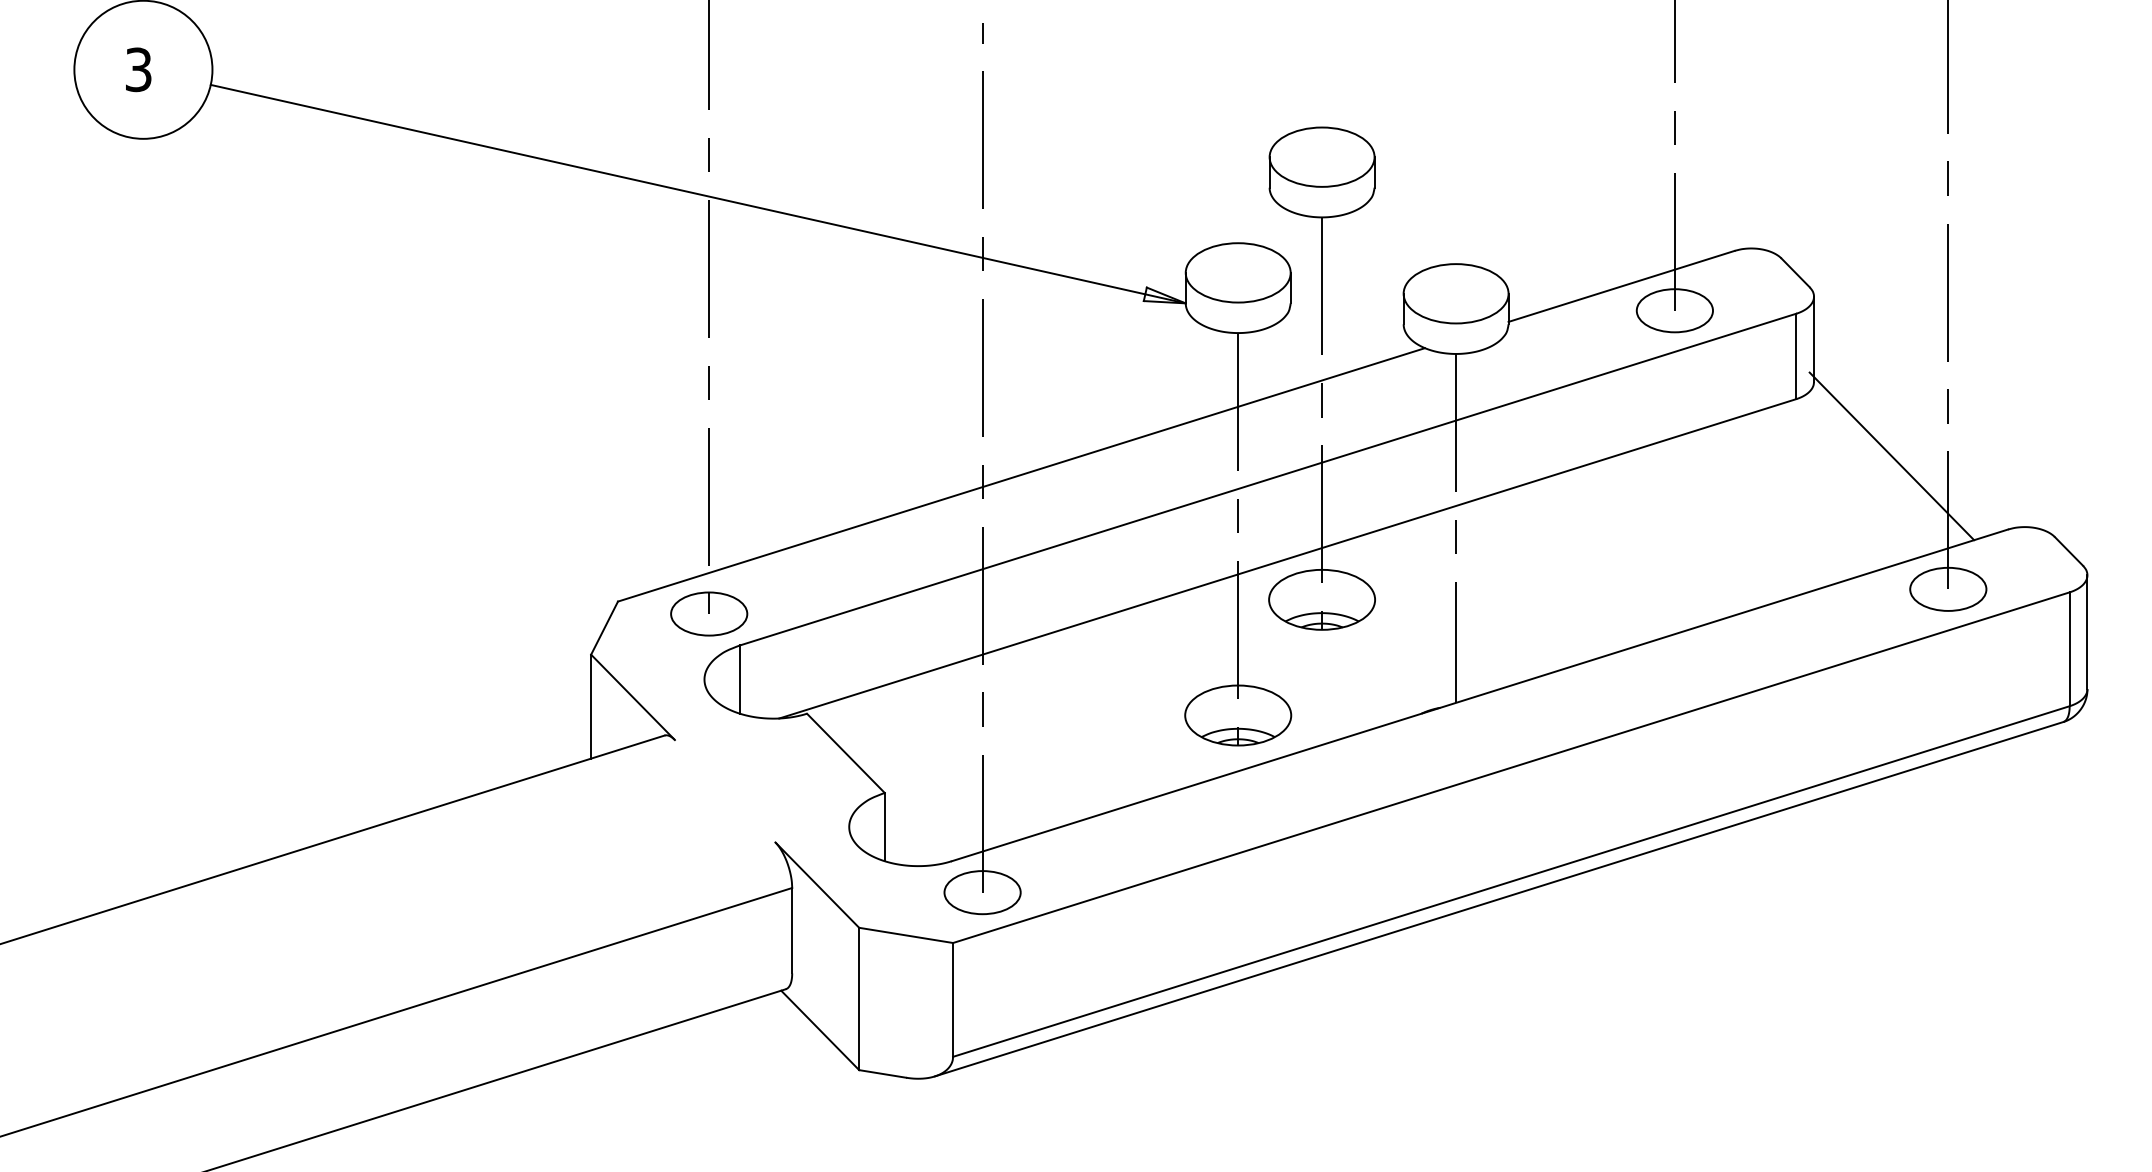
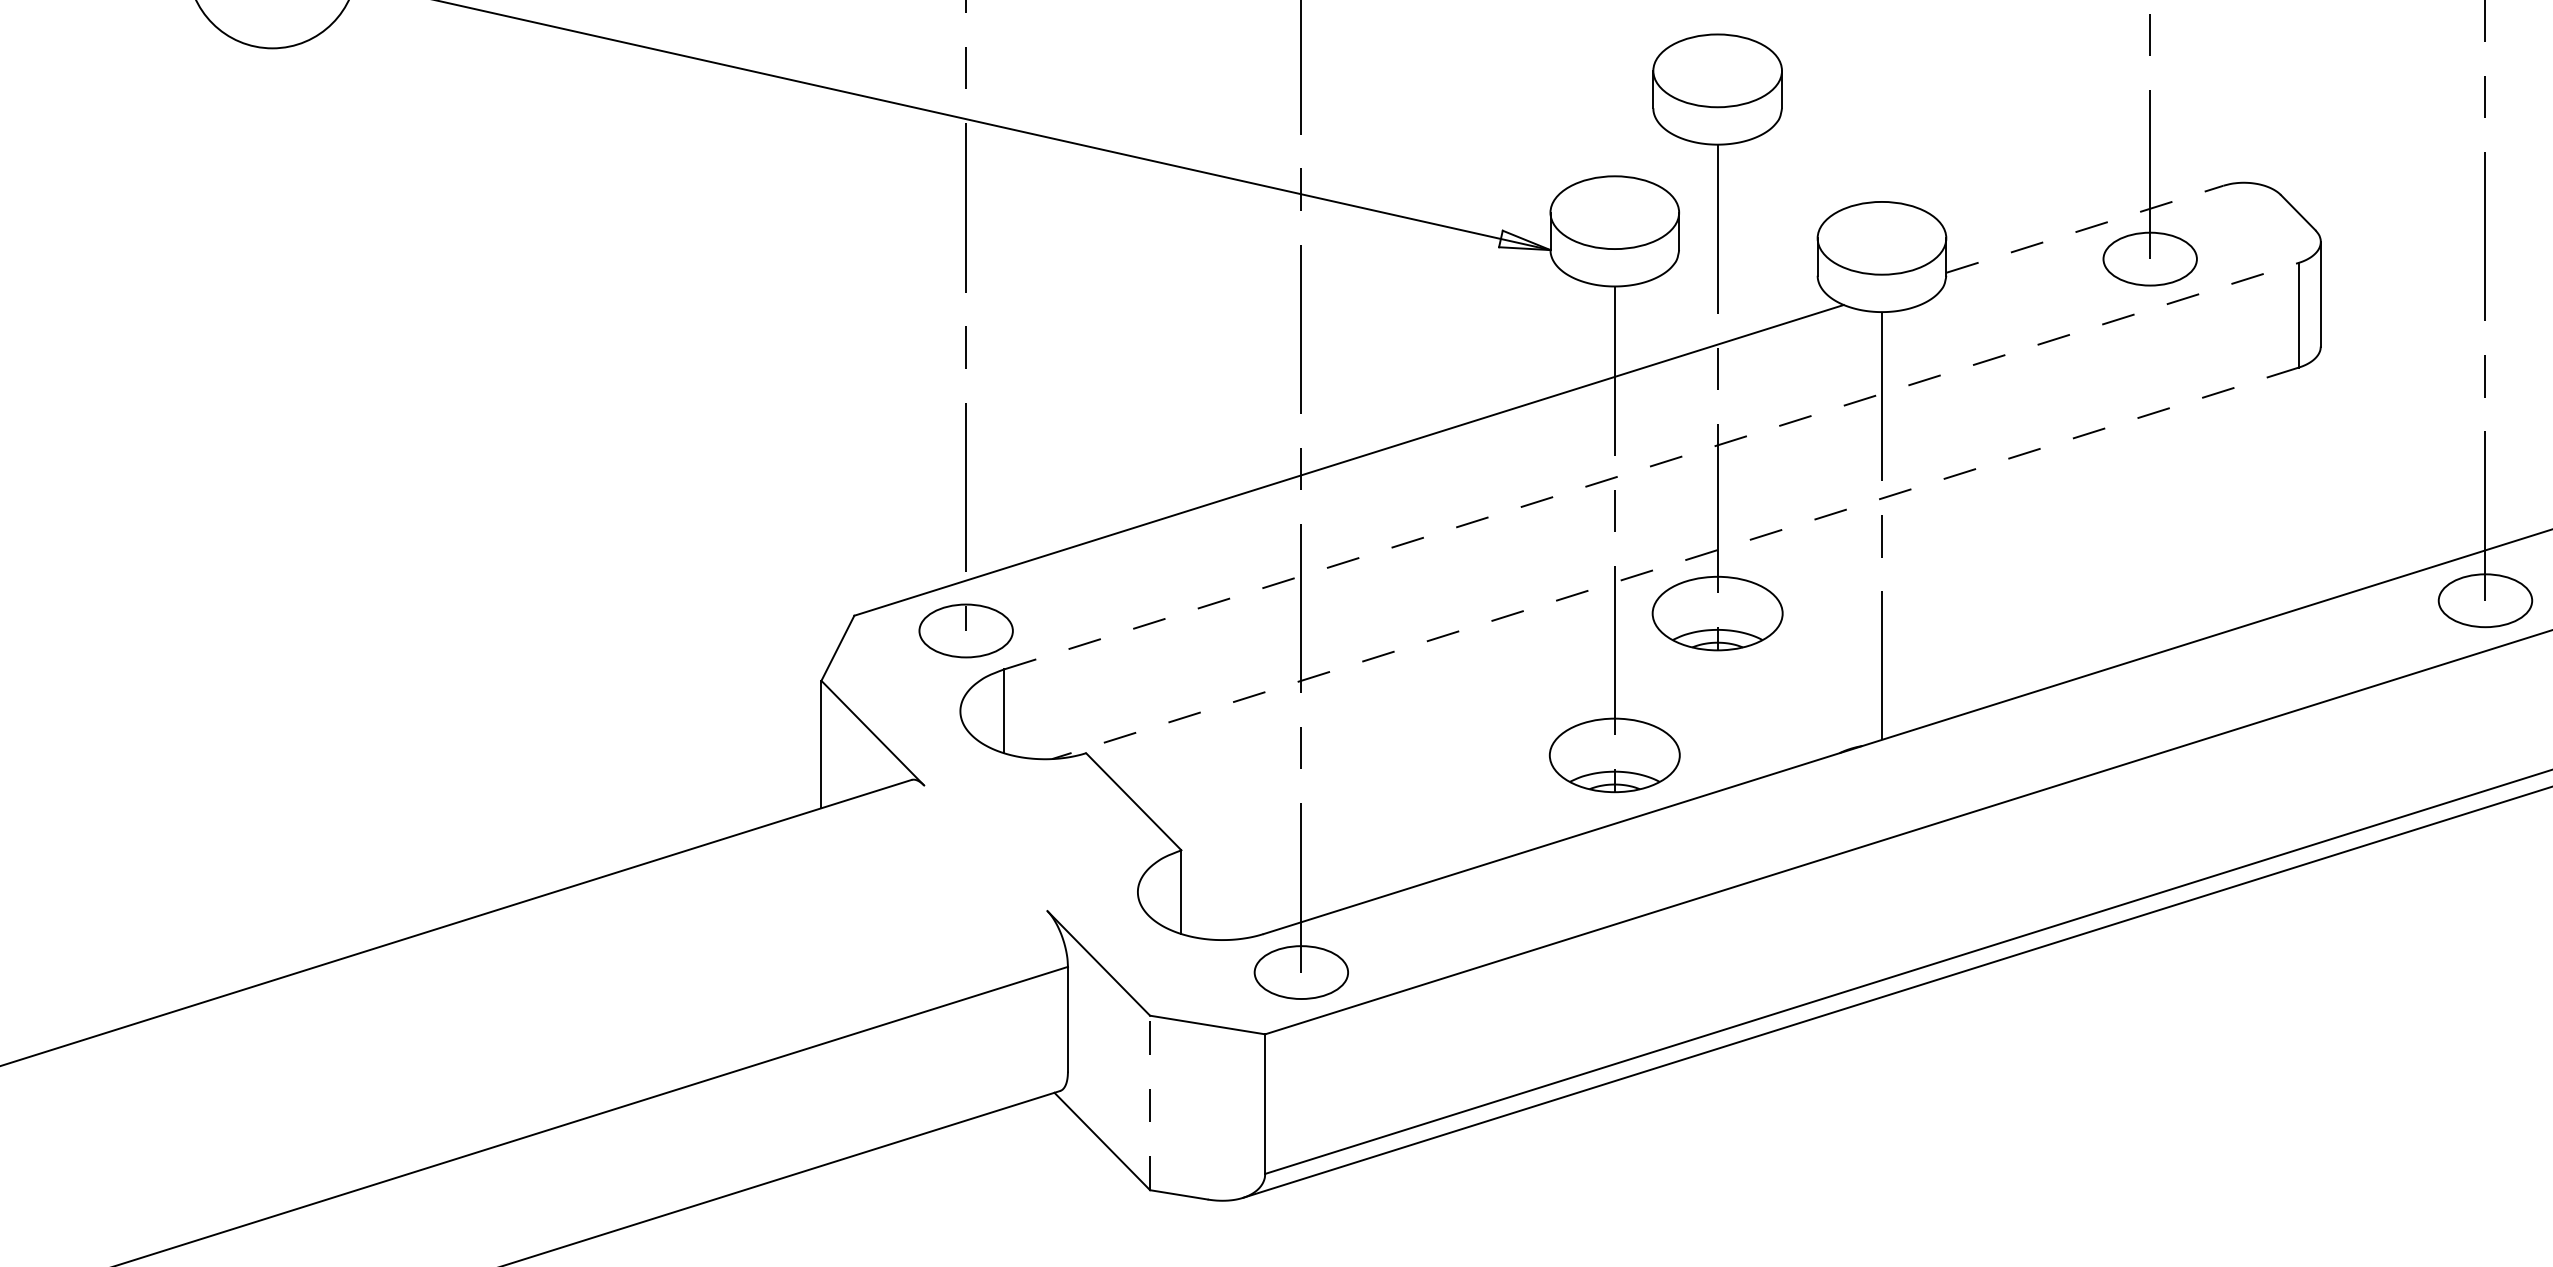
line: (1622, 286) -> (2085, 229), solid -> dashed
line: (1891, 456) -> (2415, 437), removed
line: (1268, 479) -> (1651, 466), solid -> dashed
line: (1287, 558) -> (1675, 562), solid -> dashed
line: (859, 998) -> (1150, 1102), solid -> dashed

